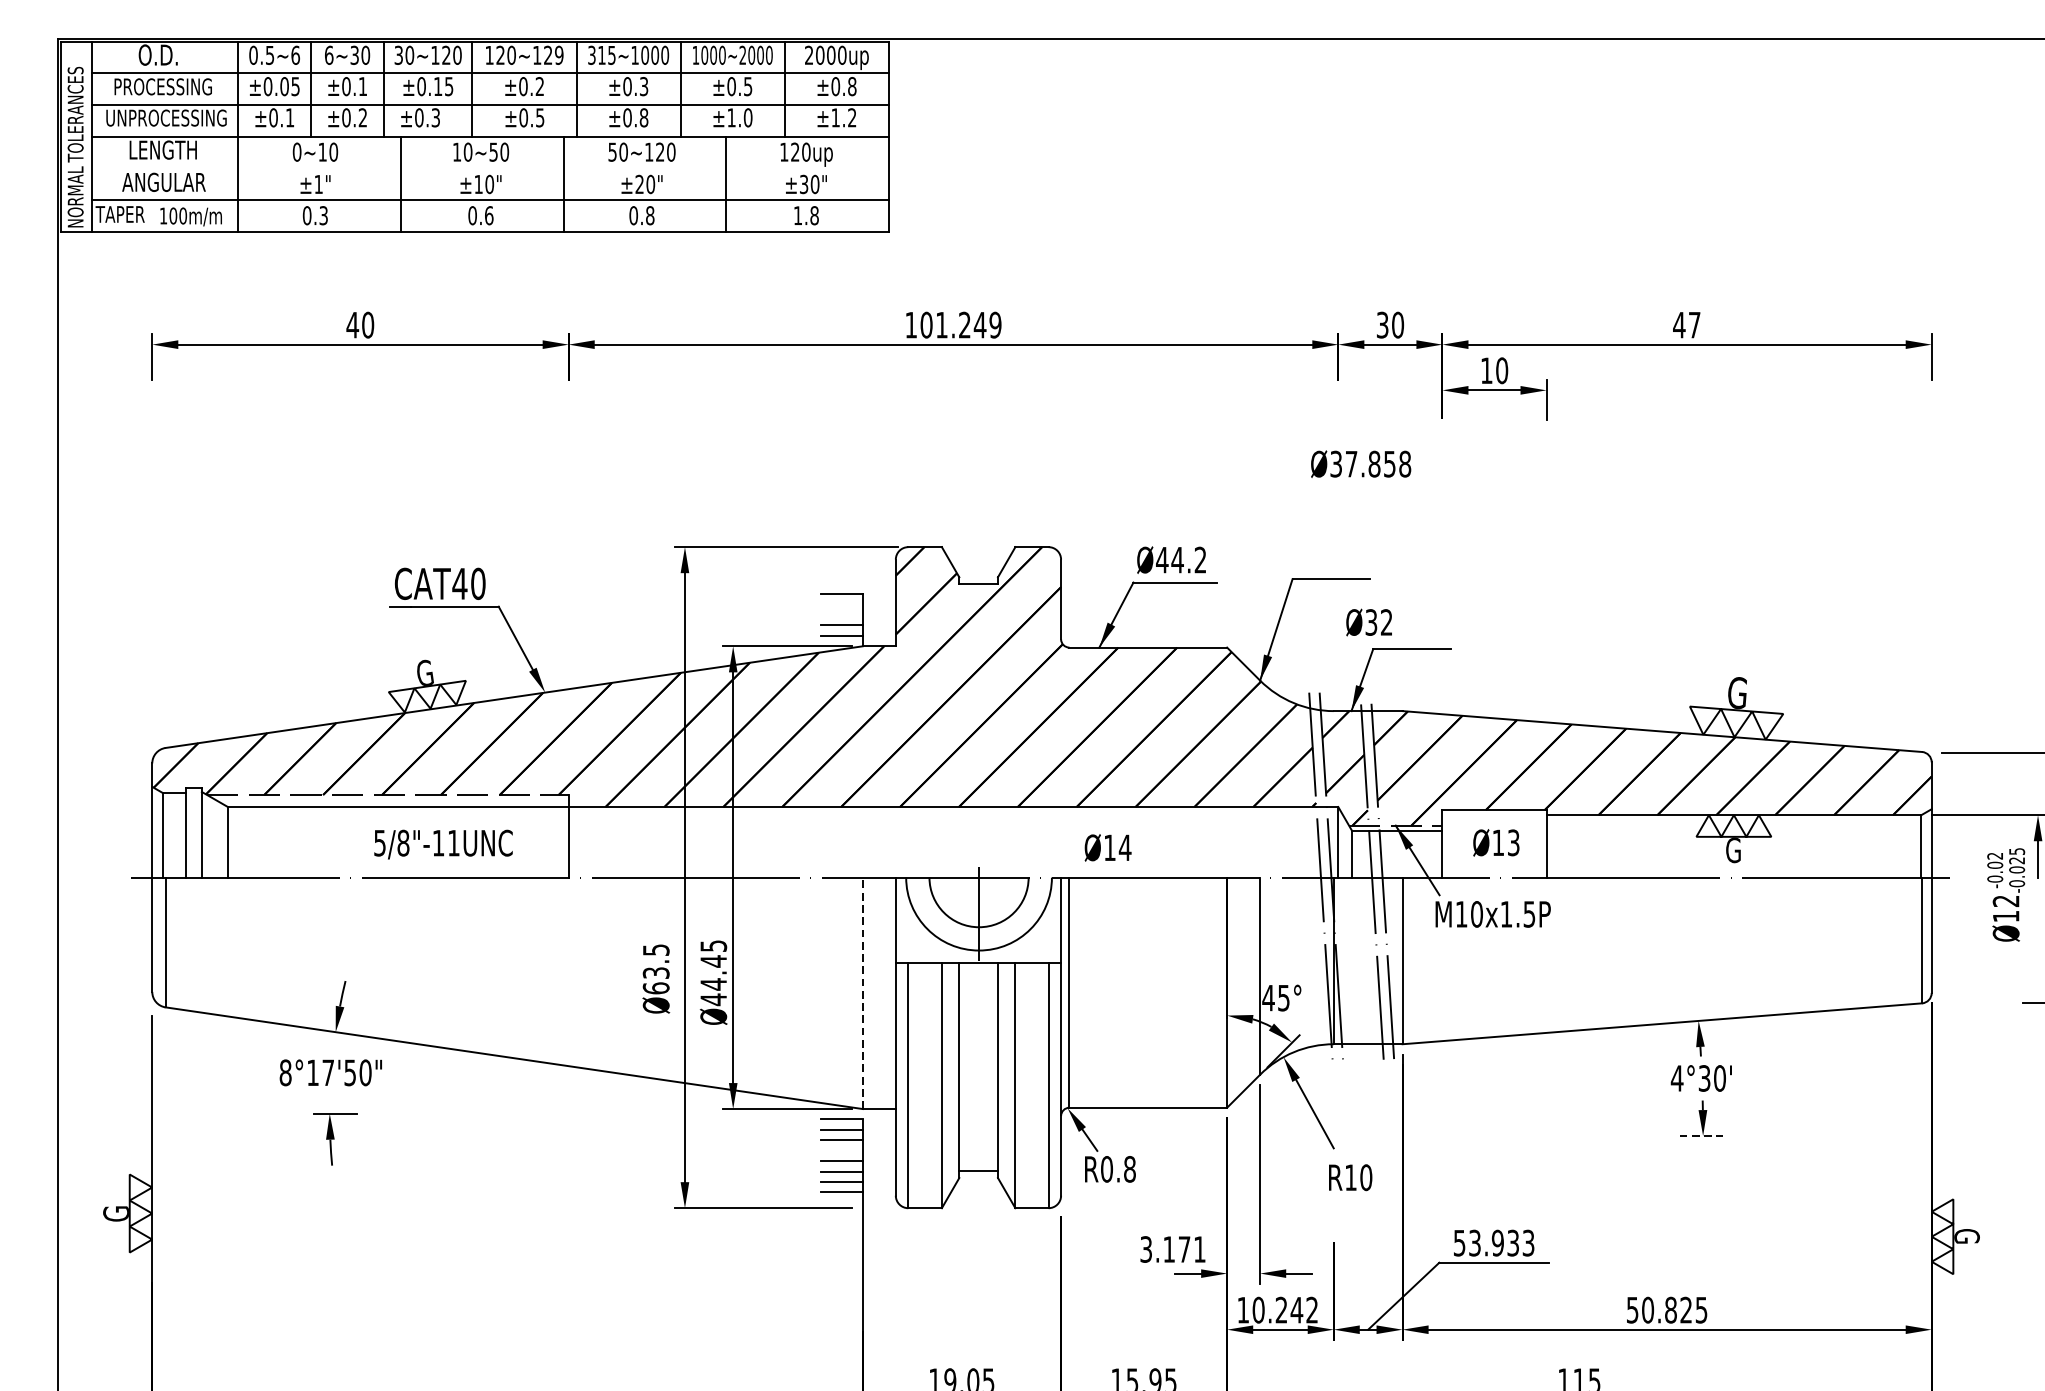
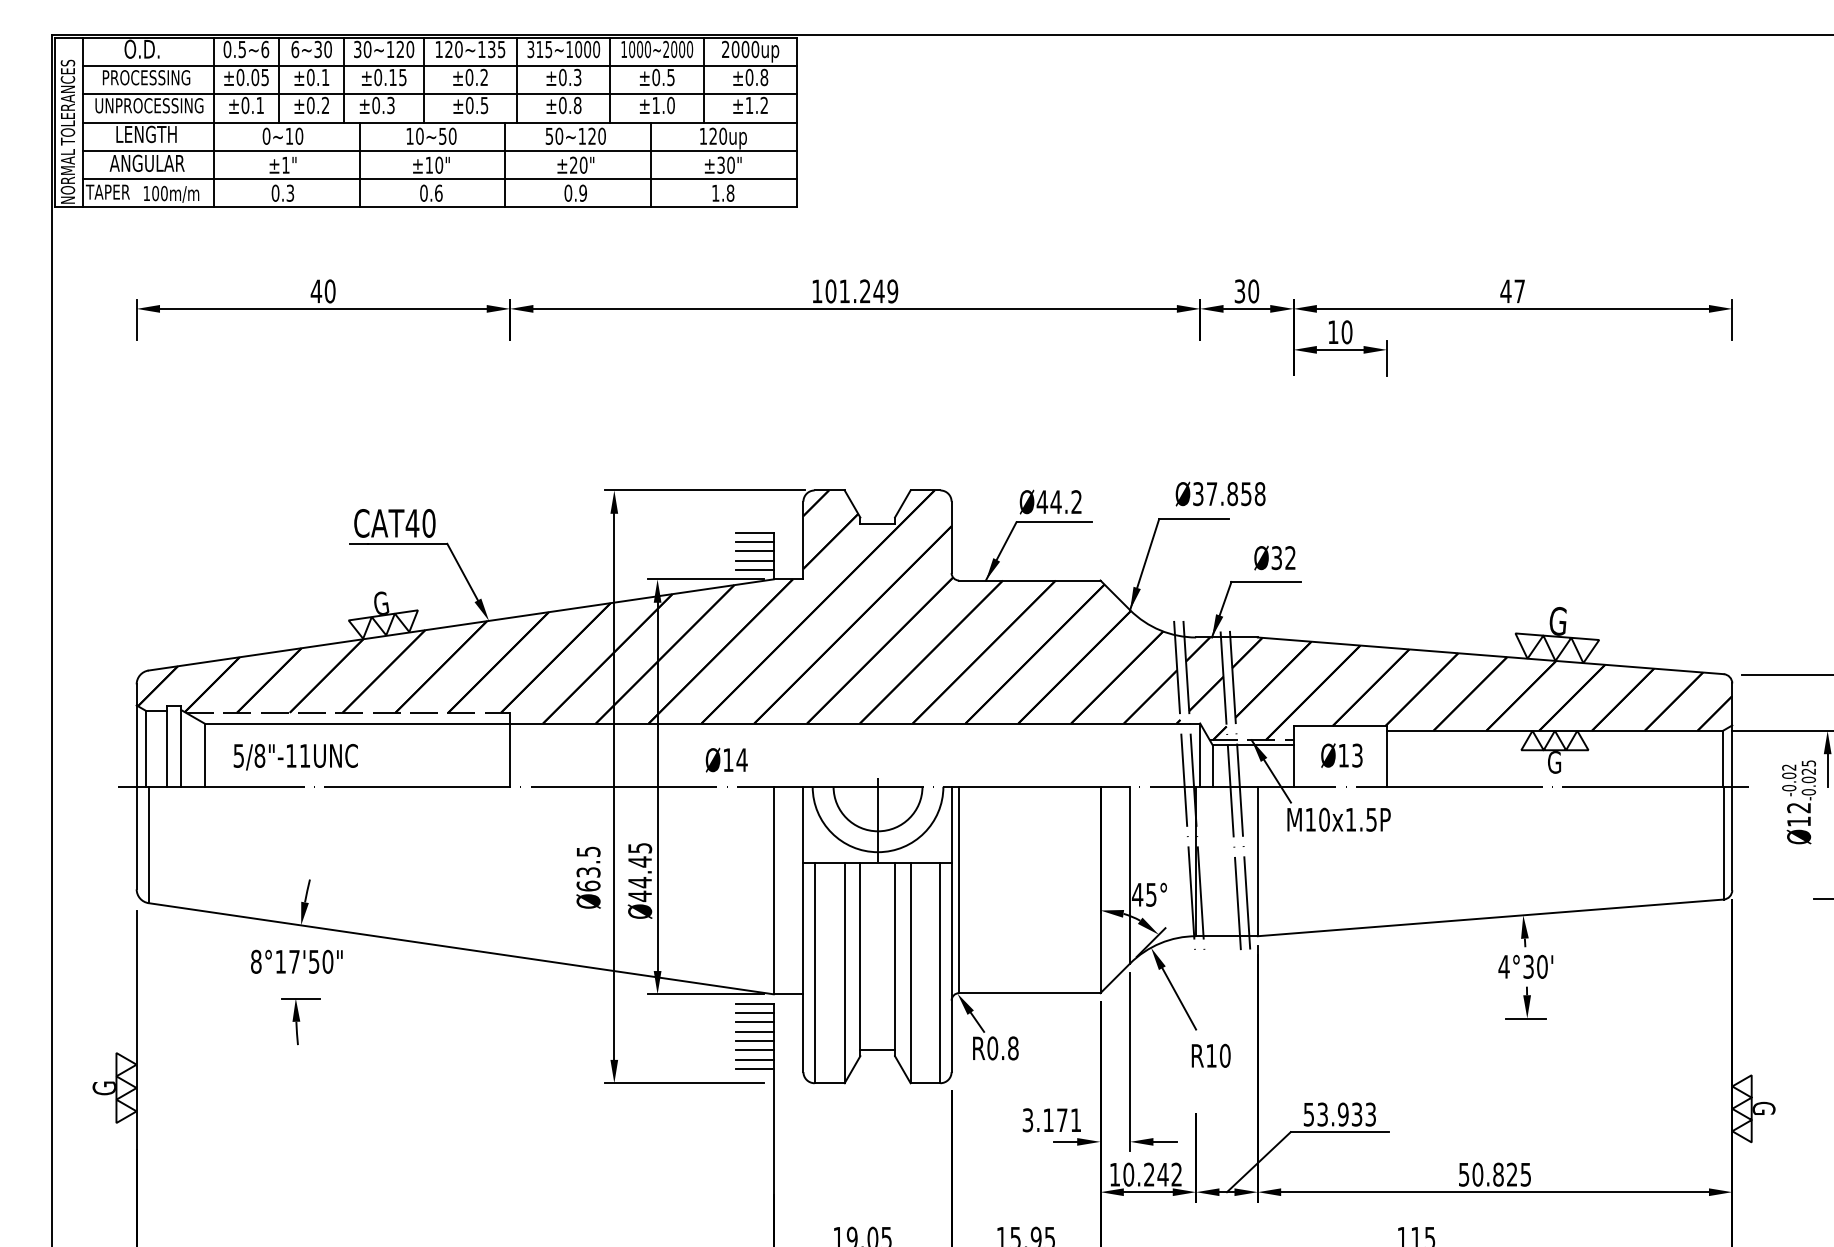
text: (553, 55) -> (496, 49), 120~129 -> 120~135
line: (491, 169) -> (440, 151), added
text: (649, 214) -> (582, 192), 0.8 -> 0.9
text: (1360, 463) -> (1220, 493), moved
line: (841, 605) -> (754, 542), added
line: (841, 615) -> (754, 551), added
text: (1368, 621) -> (1274, 557), moved
text: (443, 844) -> (295, 757), moved
text: (1107, 847) -> (726, 759), moved
line: (862, 993) -> (773, 890), dashed -> solid
line: (1701, 1136) -> (1525, 1018), dashed -> solid
line: (841, 1150) -> (754, 1031), added

